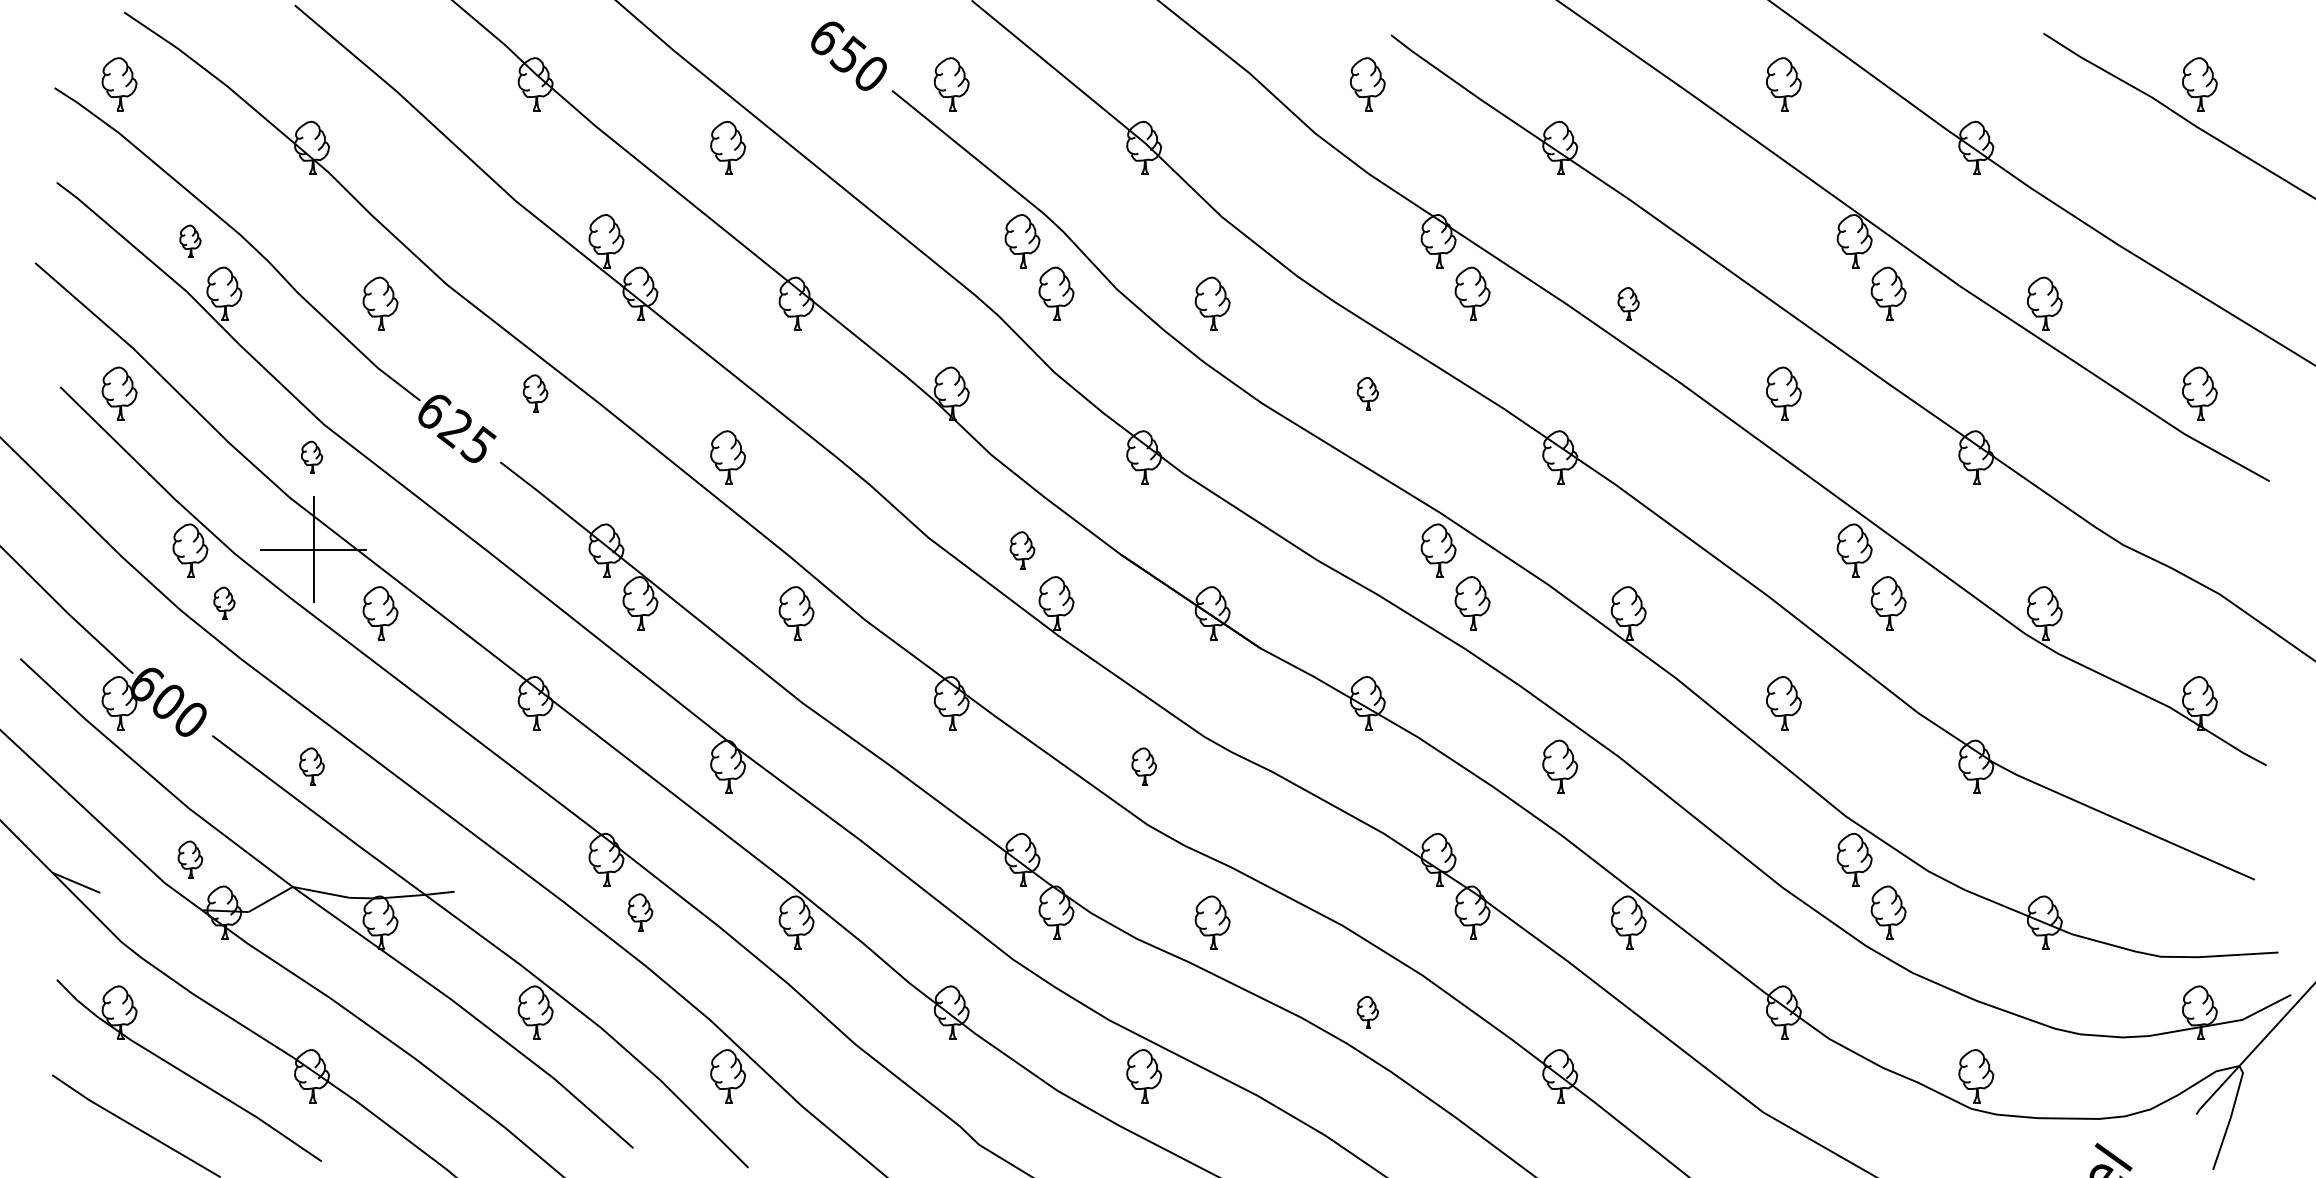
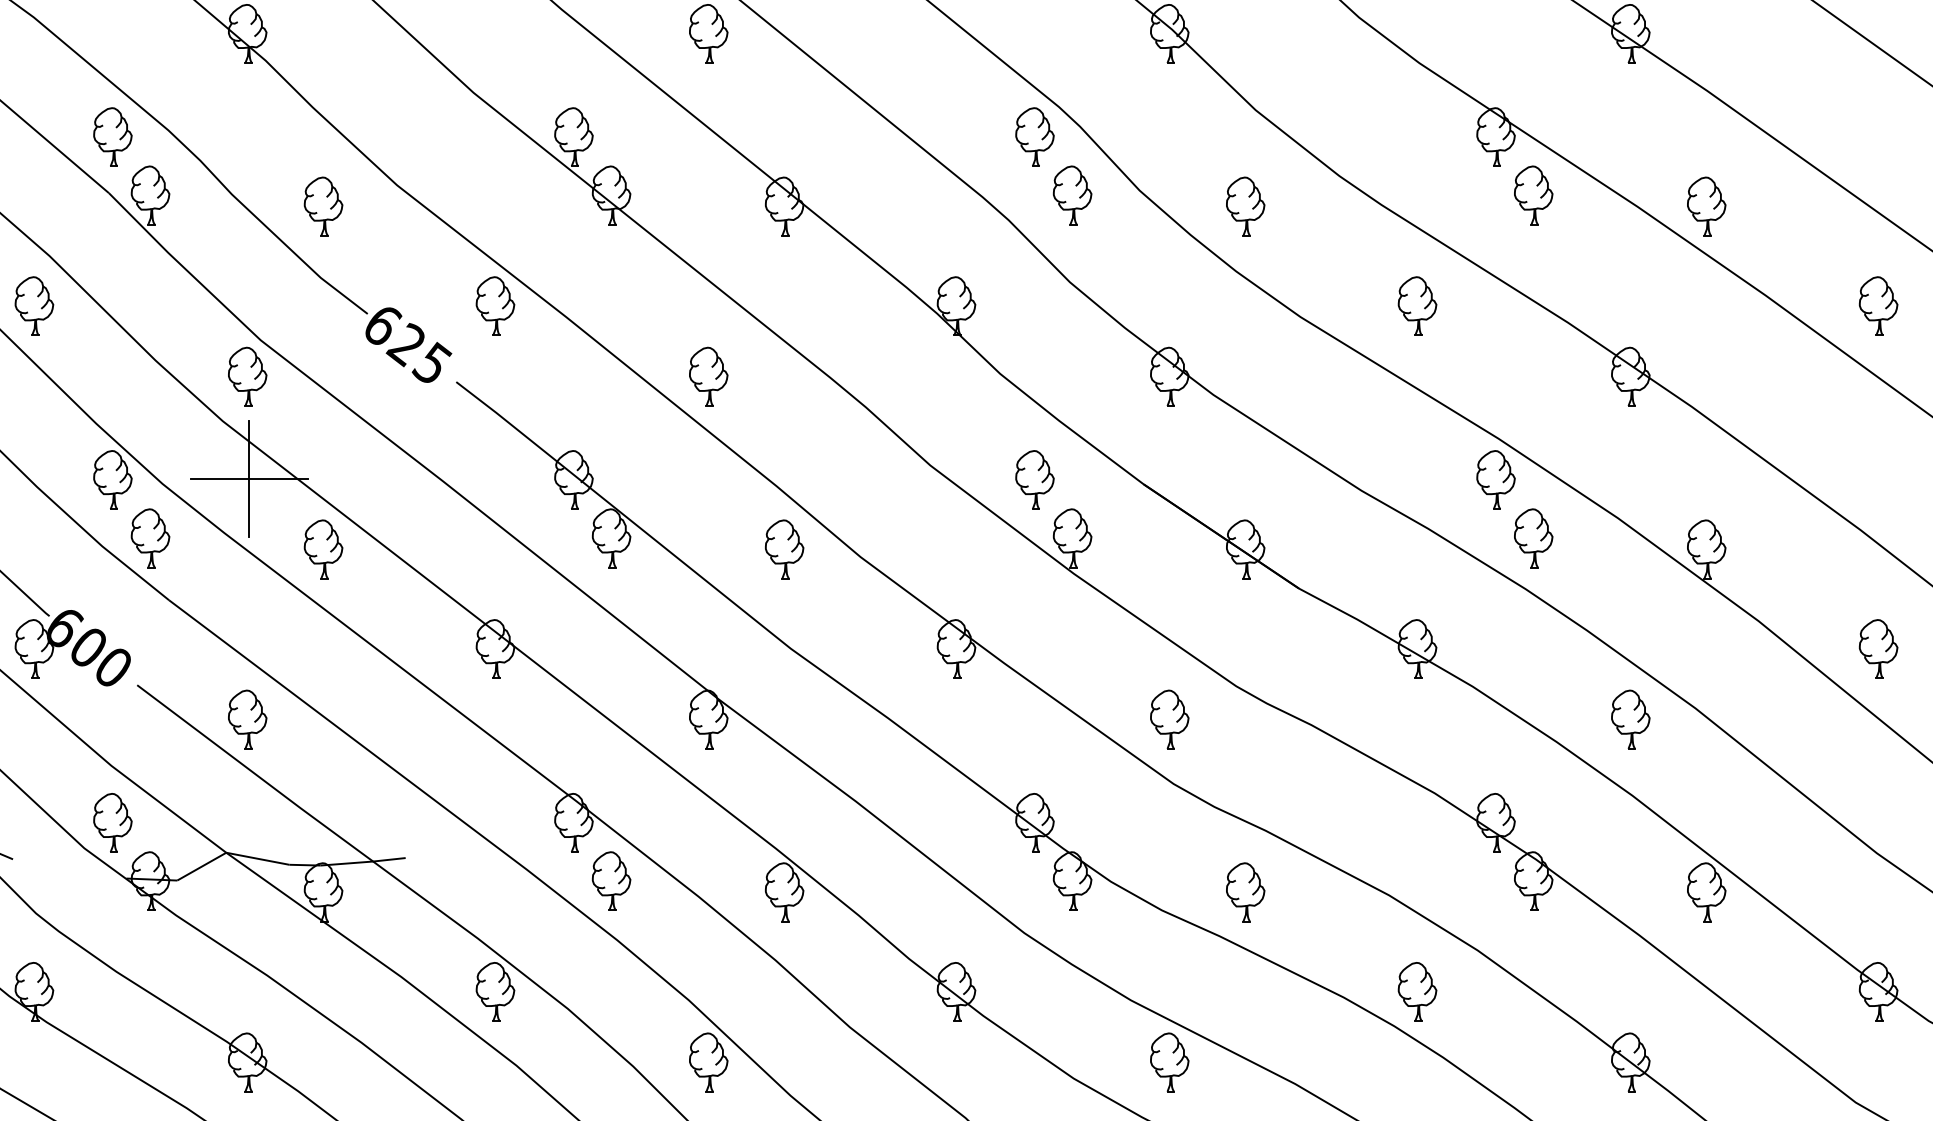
part: (190, 241) -> (112, 137), size x1.67
part: (1628, 303) -> (1706, 206), size x1.67
part: (535, 393) -> (495, 305), size x1.43
part: (1367, 393) -> (1417, 305), size x1.67
part: (311, 457) -> (247, 376), size x1.67
part: (1022, 550) -> (1034, 479), size x1.43
part: (224, 603) -> (150, 538), size x1.67
part: (311, 766) -> (247, 719), size x1.43
part: (1144, 766) -> (1170, 719), size x1.43
part: (190, 859) -> (112, 822), size x1.43
part: (640, 912) -> (611, 881), size x1.43
part: (1367, 1012) -> (1417, 991), size x1.67

